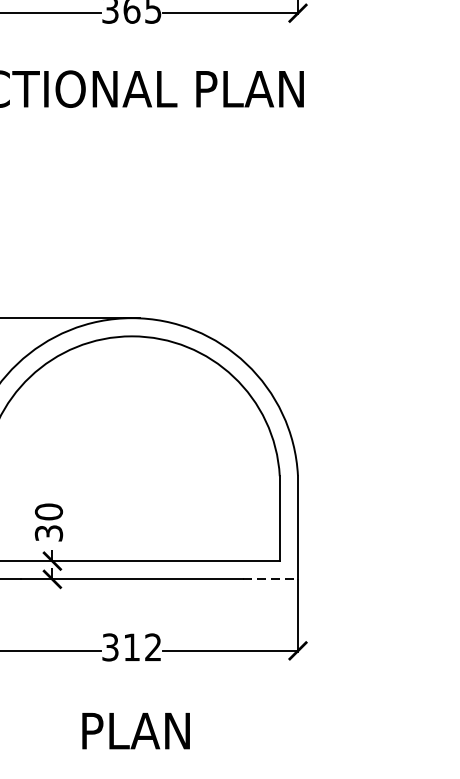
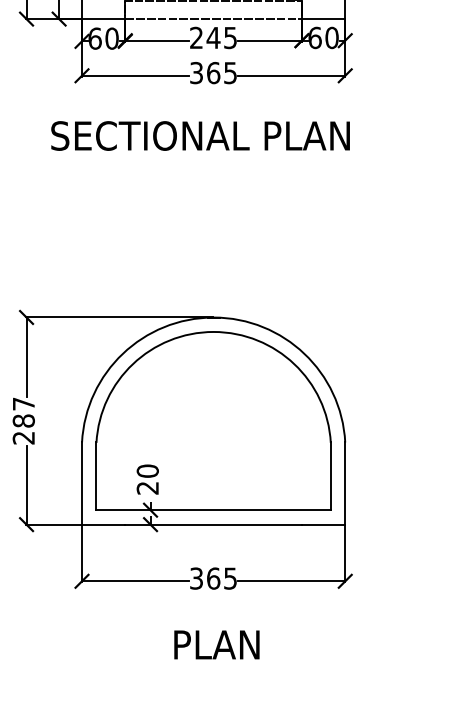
text: (48, 532) -> (147, 487), 30 -> 20
line: (270, 579) -> (323, 524), dashed -> solid
text: (141, 647) -> (221, 578), 312 -> 365

